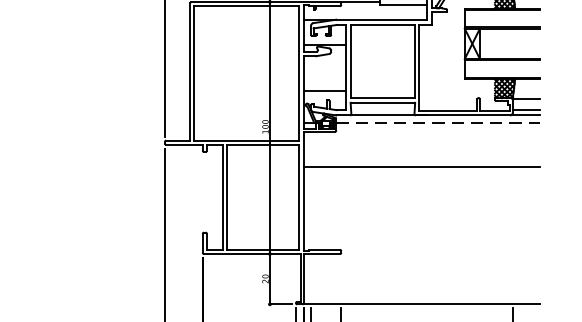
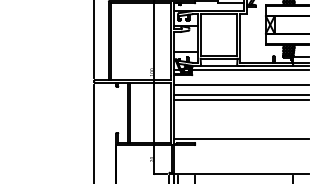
line: (439, 123) -> (251, 70), dashed -> solid
line: (422, 147) -> (241, 84), added
line: (422, 174) -> (241, 99), added
line: (422, 244) -> (241, 139), added

